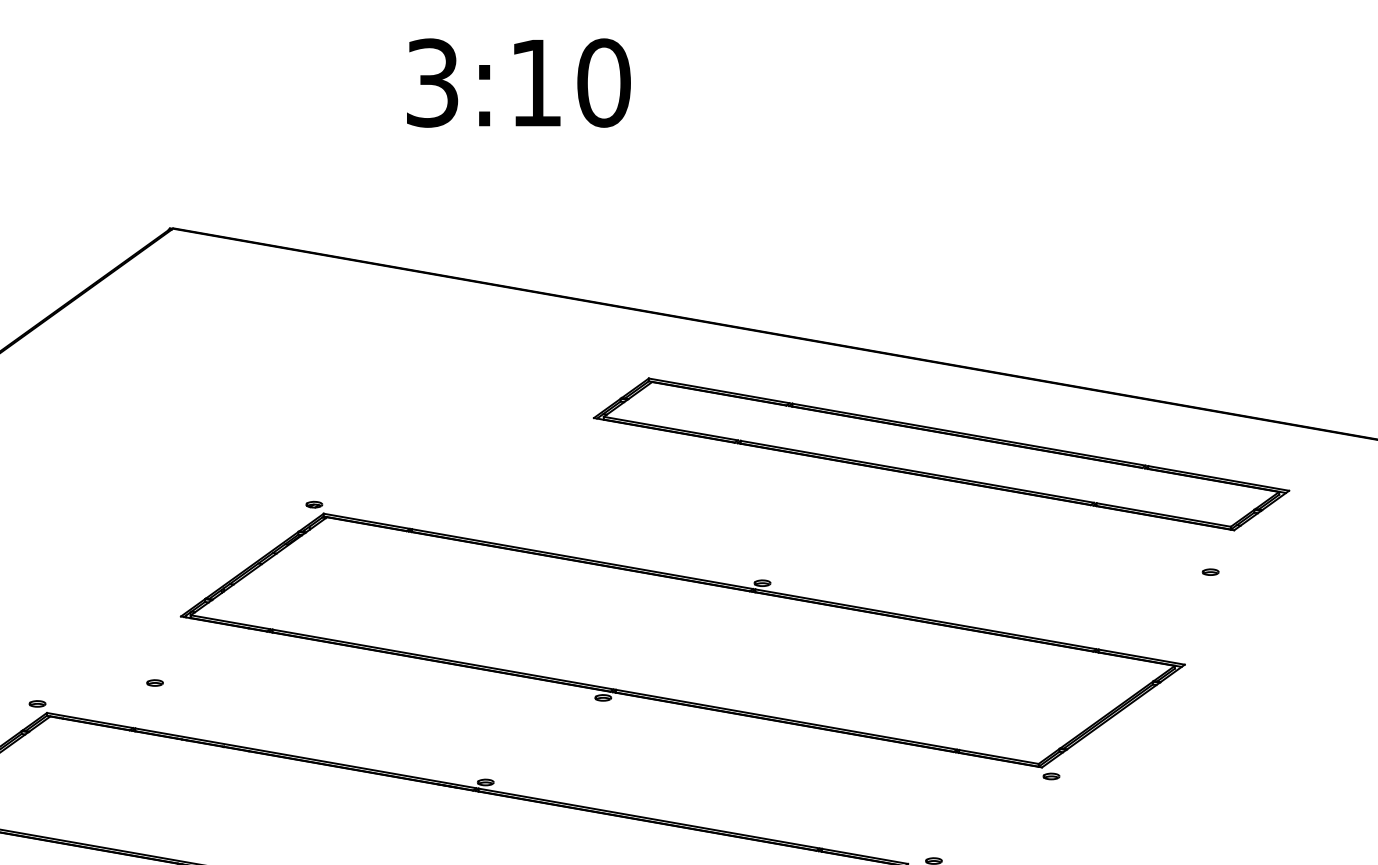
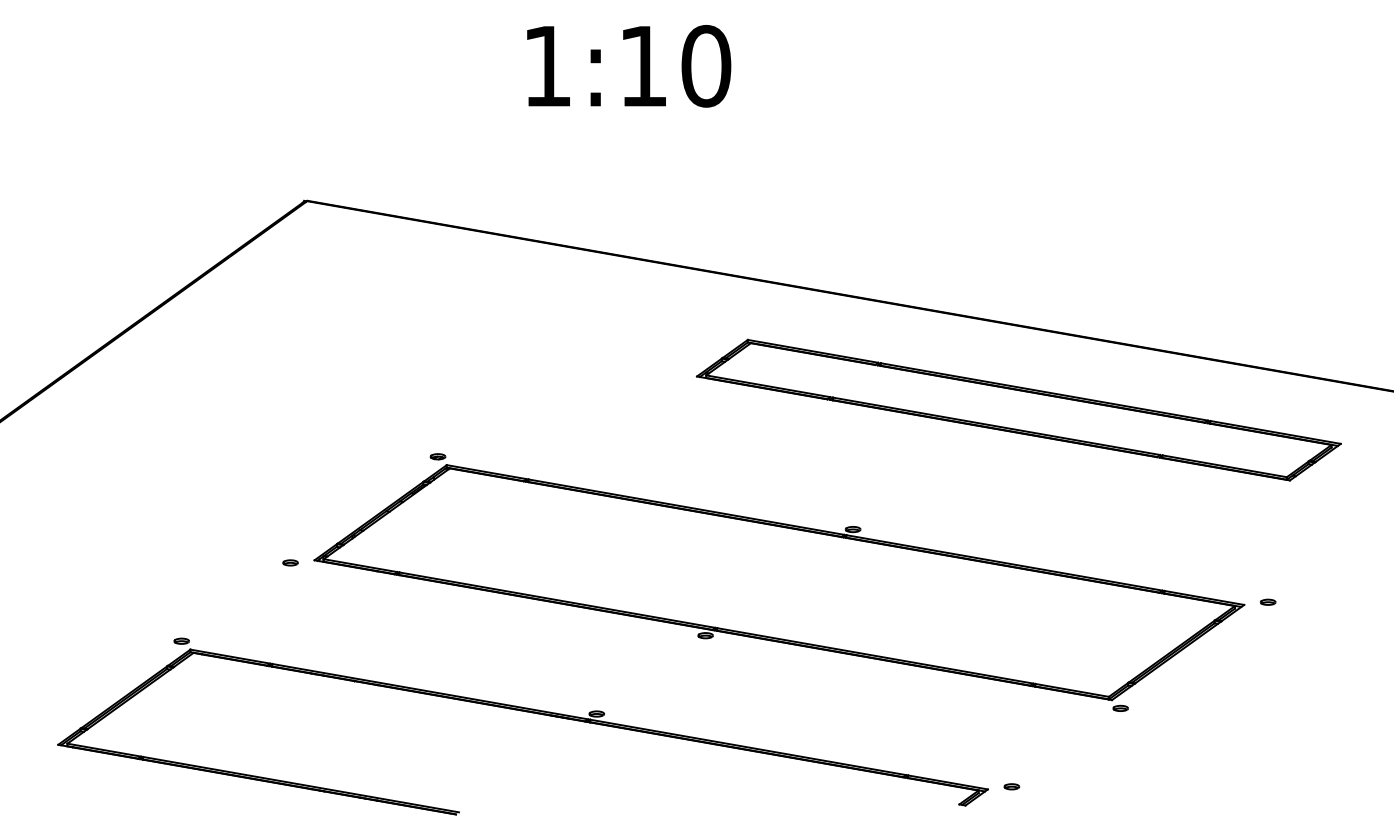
text: (432, 82) -> (547, 65), 3:10 -> 1:10
part: (1211, 571) -> (1268, 601), moved
part: (155, 682) -> (290, 562), moved

